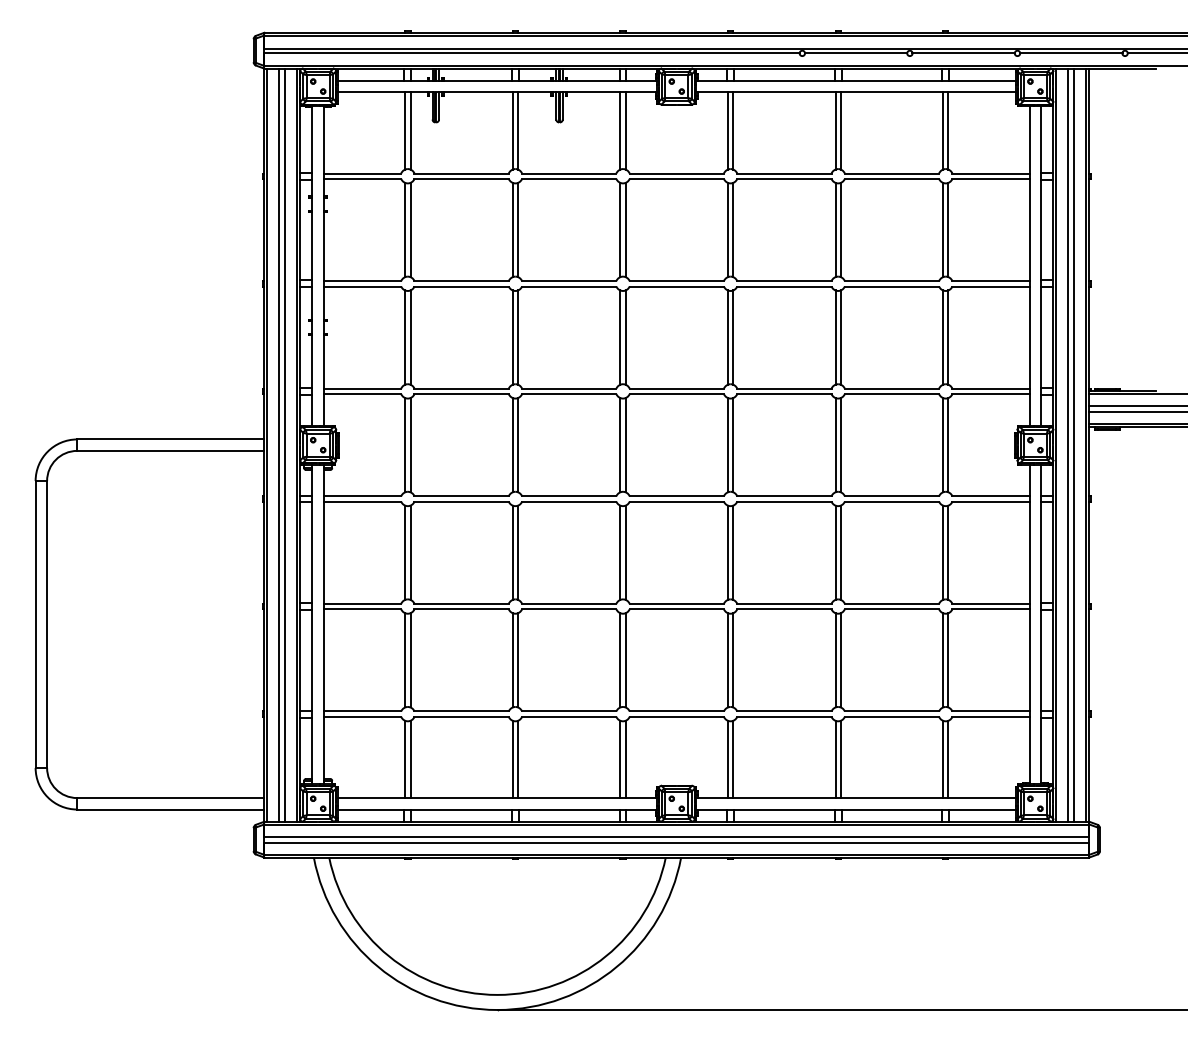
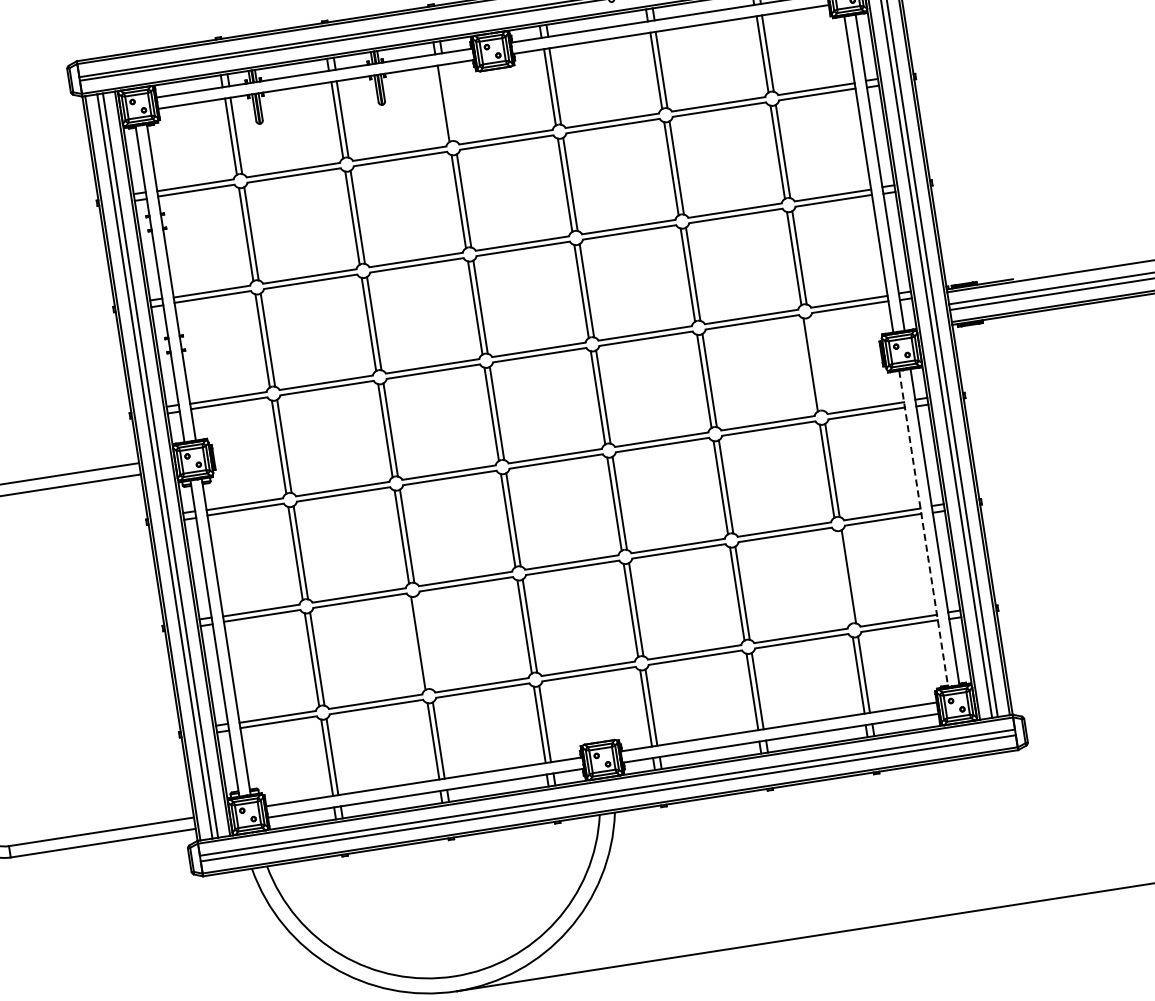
line: (625, 130) -> (448, 102), removed
line: (948, 445) -> (816, 364), removed
line: (1029, 624) -> (923, 528), solid -> dashed
line: (518, 660) -> (424, 642), removed
line: (943, 660) -> (844, 577), removed

